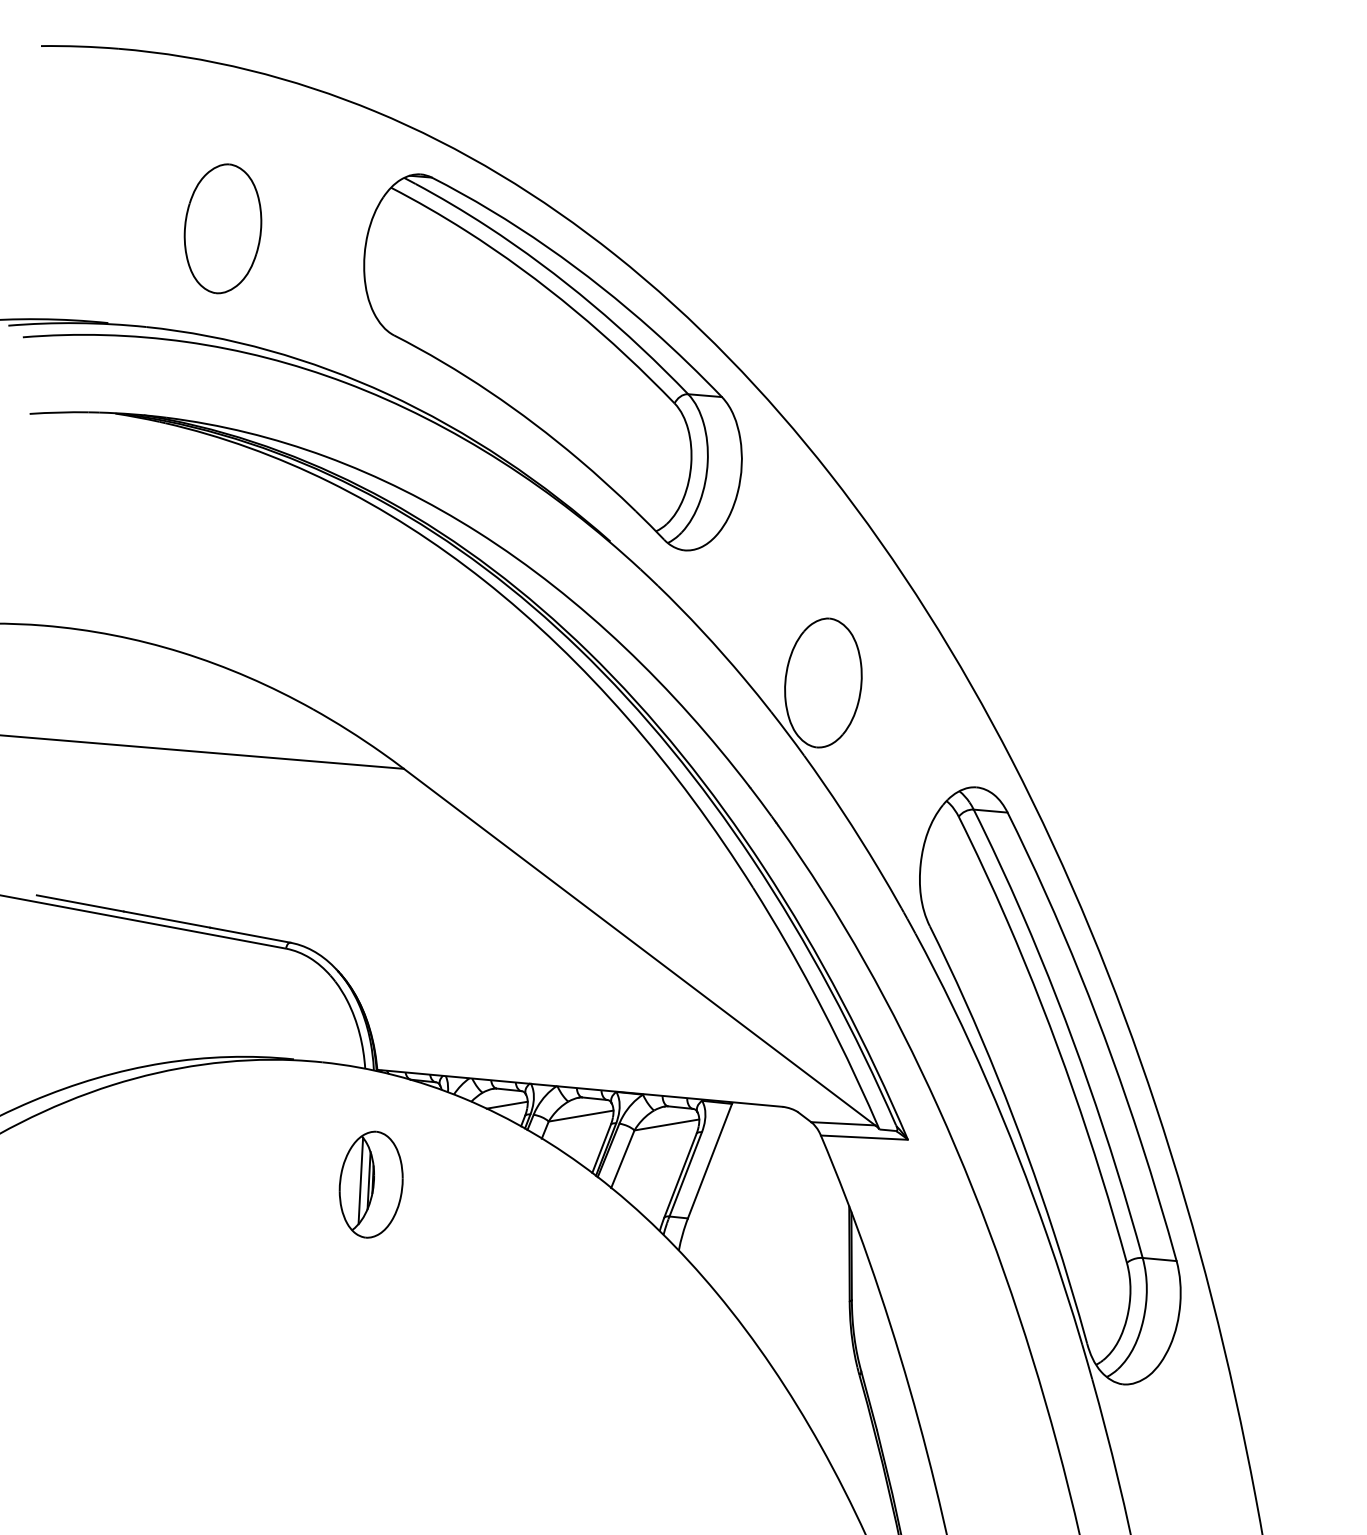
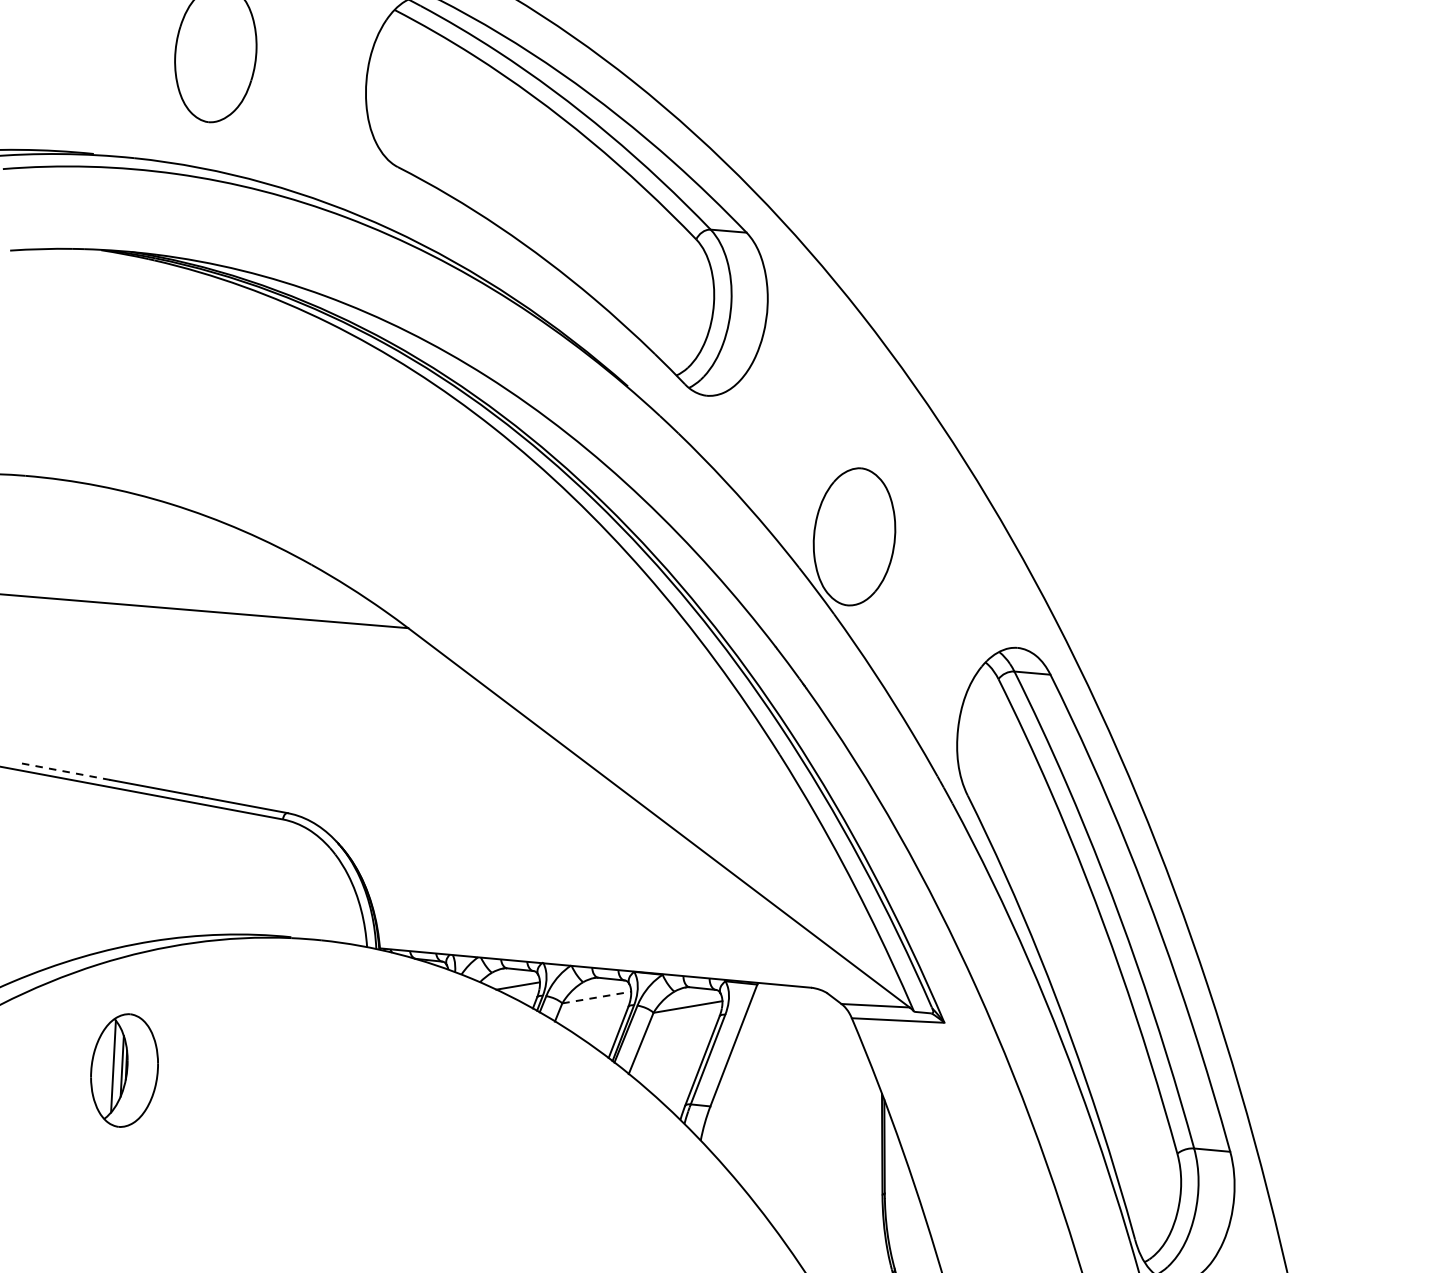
line: (79, 903) -> (63, 771), solid -> dashed
line: (581, 1116) -> (597, 998), solid -> dashed
part: (370, 1184) -> (123, 1070), moved

